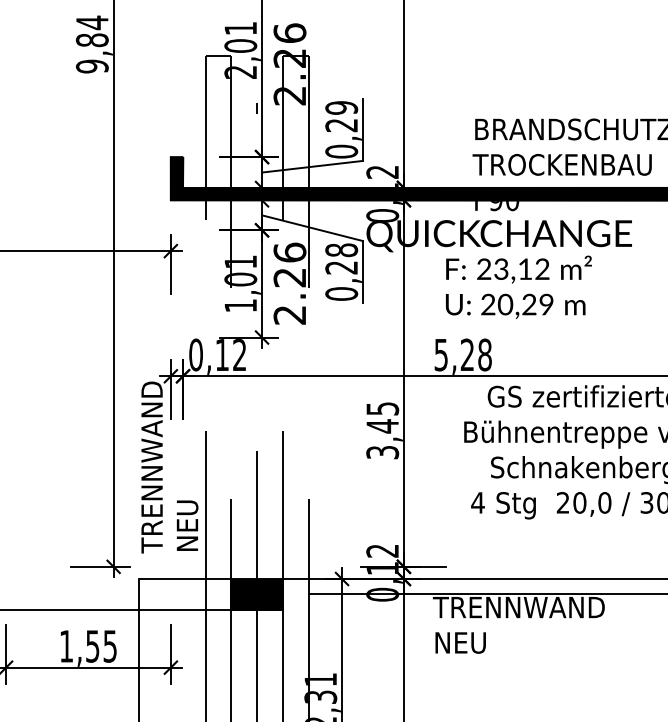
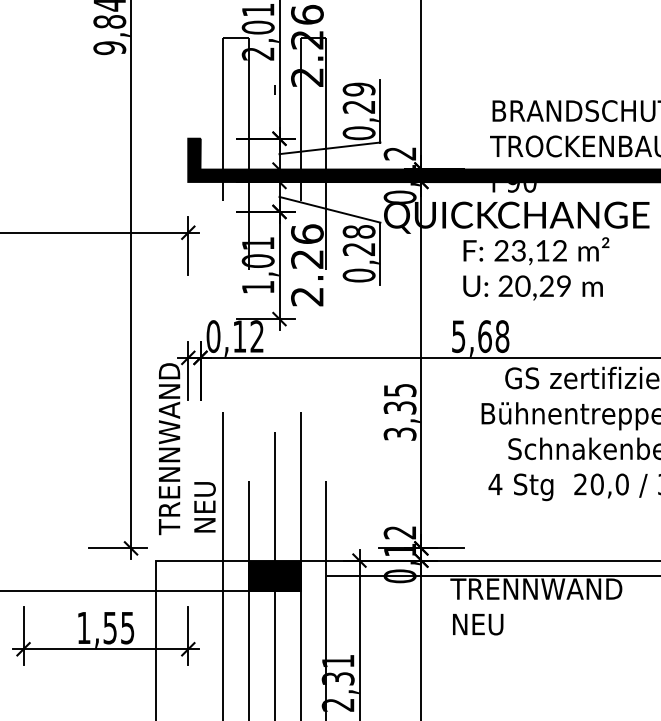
text: (467, 354) -> (484, 336), 5,28 -> 5,68
text: (382, 426) -> (399, 408), 3,45 -> 3,35

